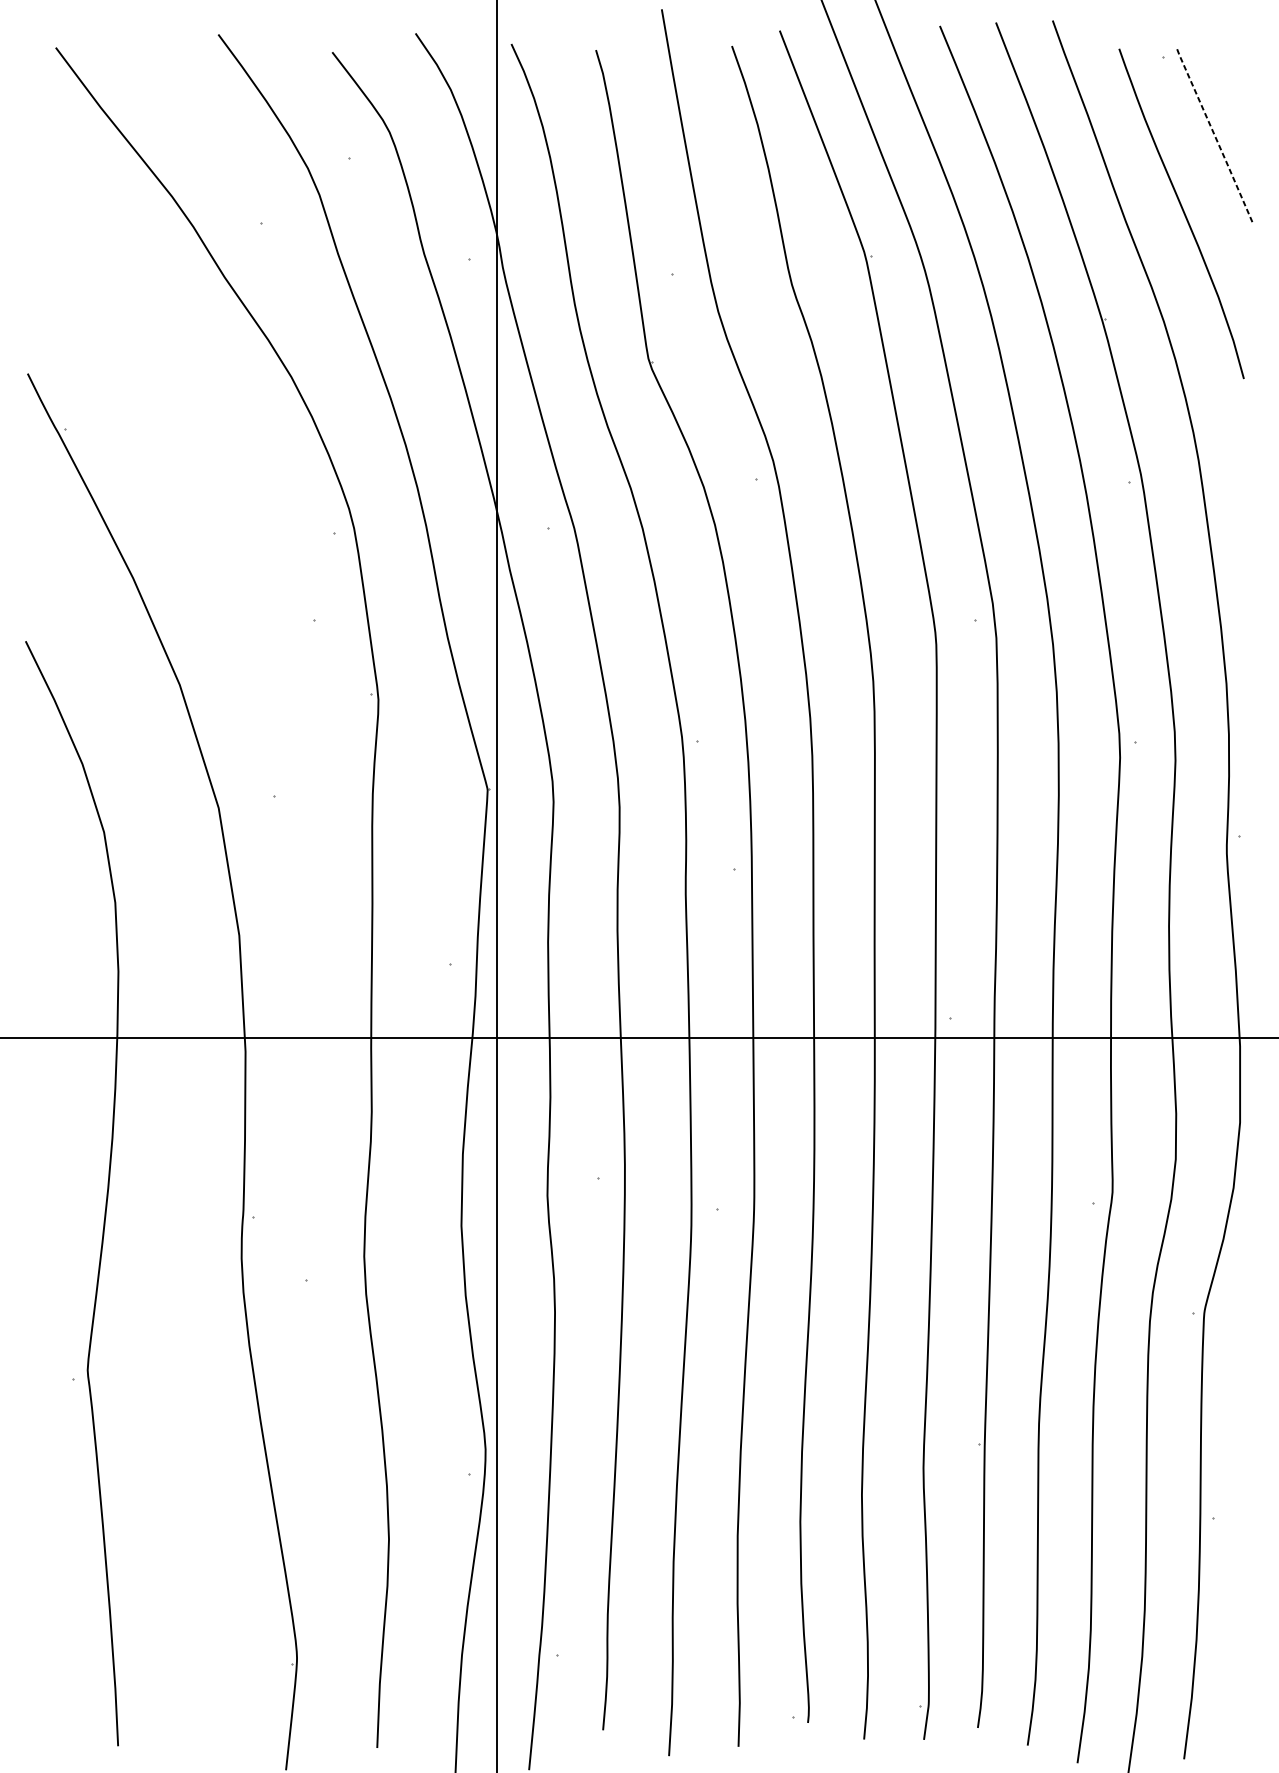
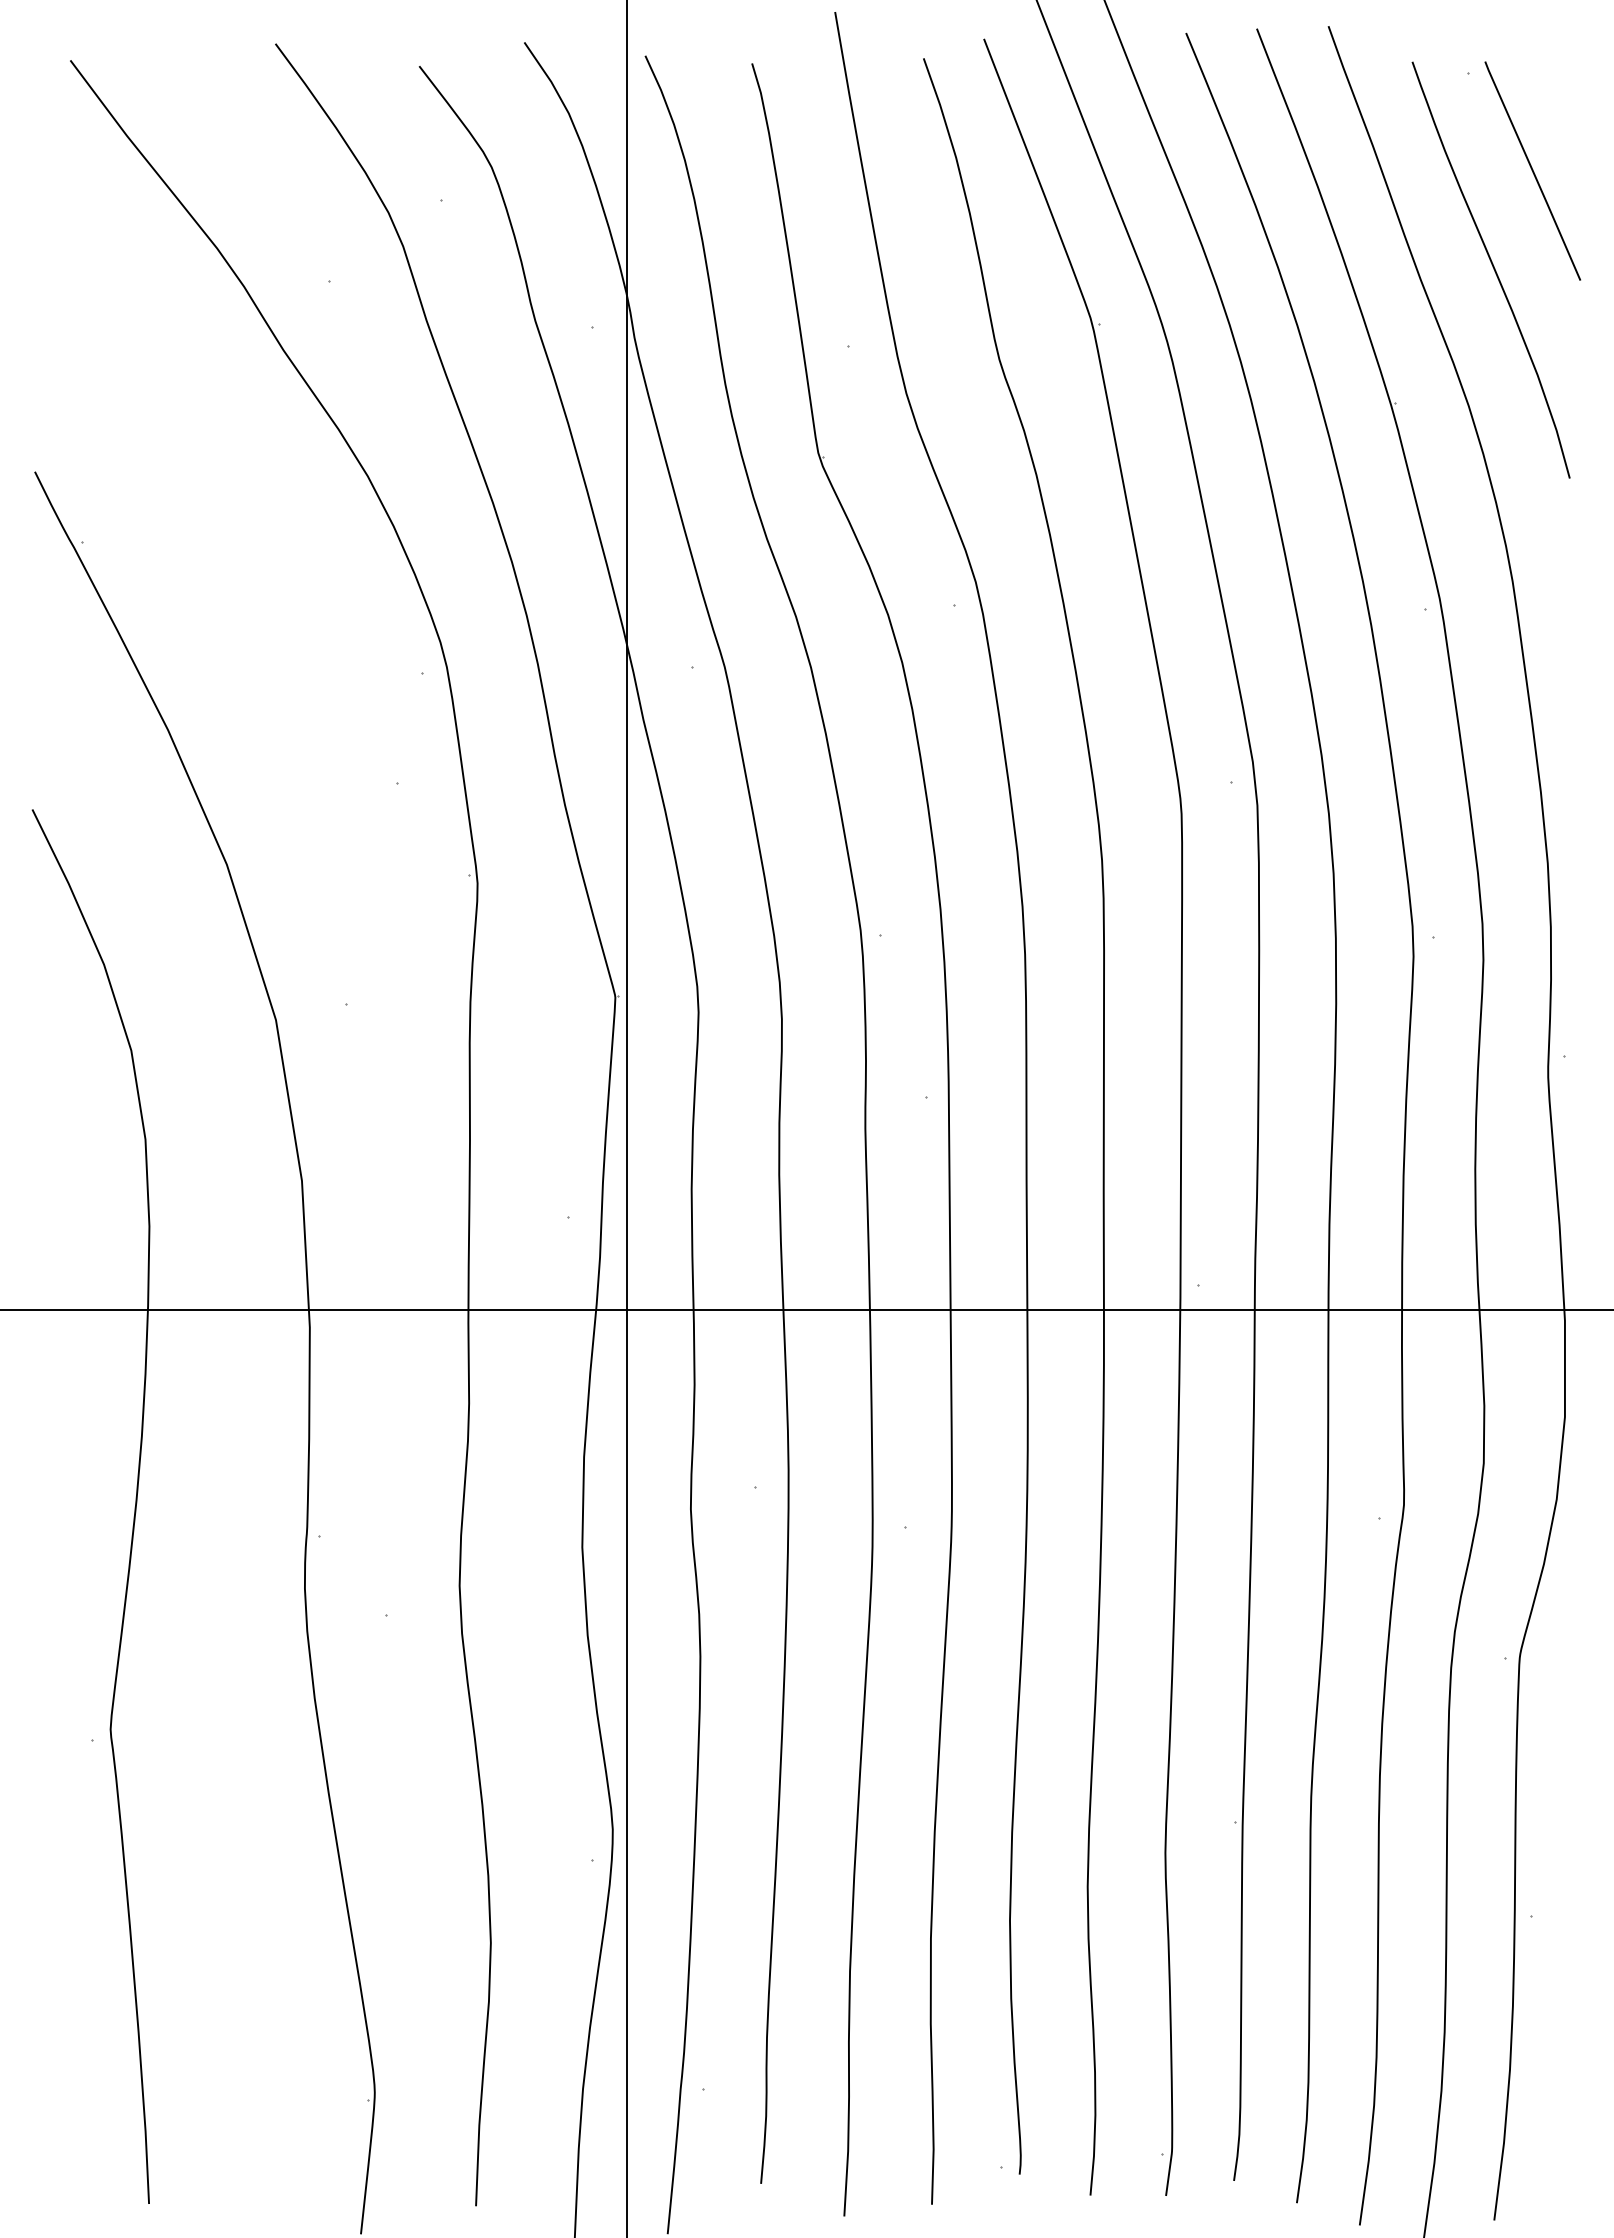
line: (1214, 134) -> (1532, 170), dashed -> solid

